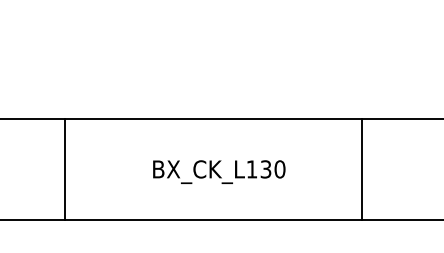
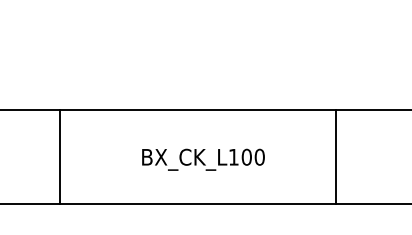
text: (265, 168) -> (246, 156), BX_CK_L130 -> BX_CK_L100

